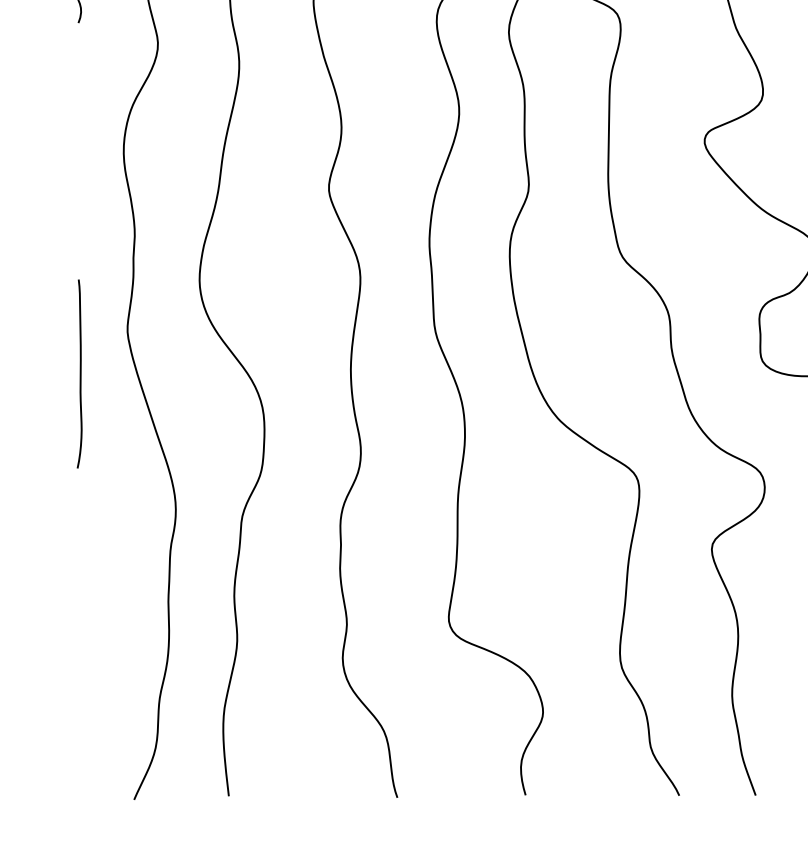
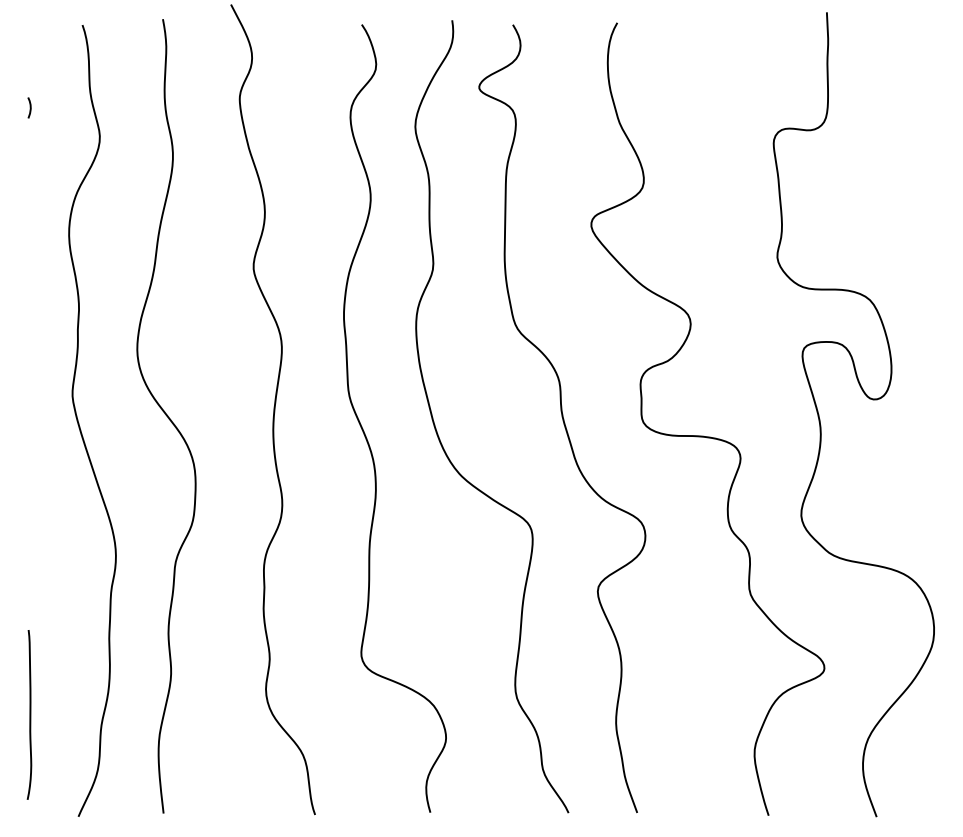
curve: (79, 373) -> (29, 714), moved

